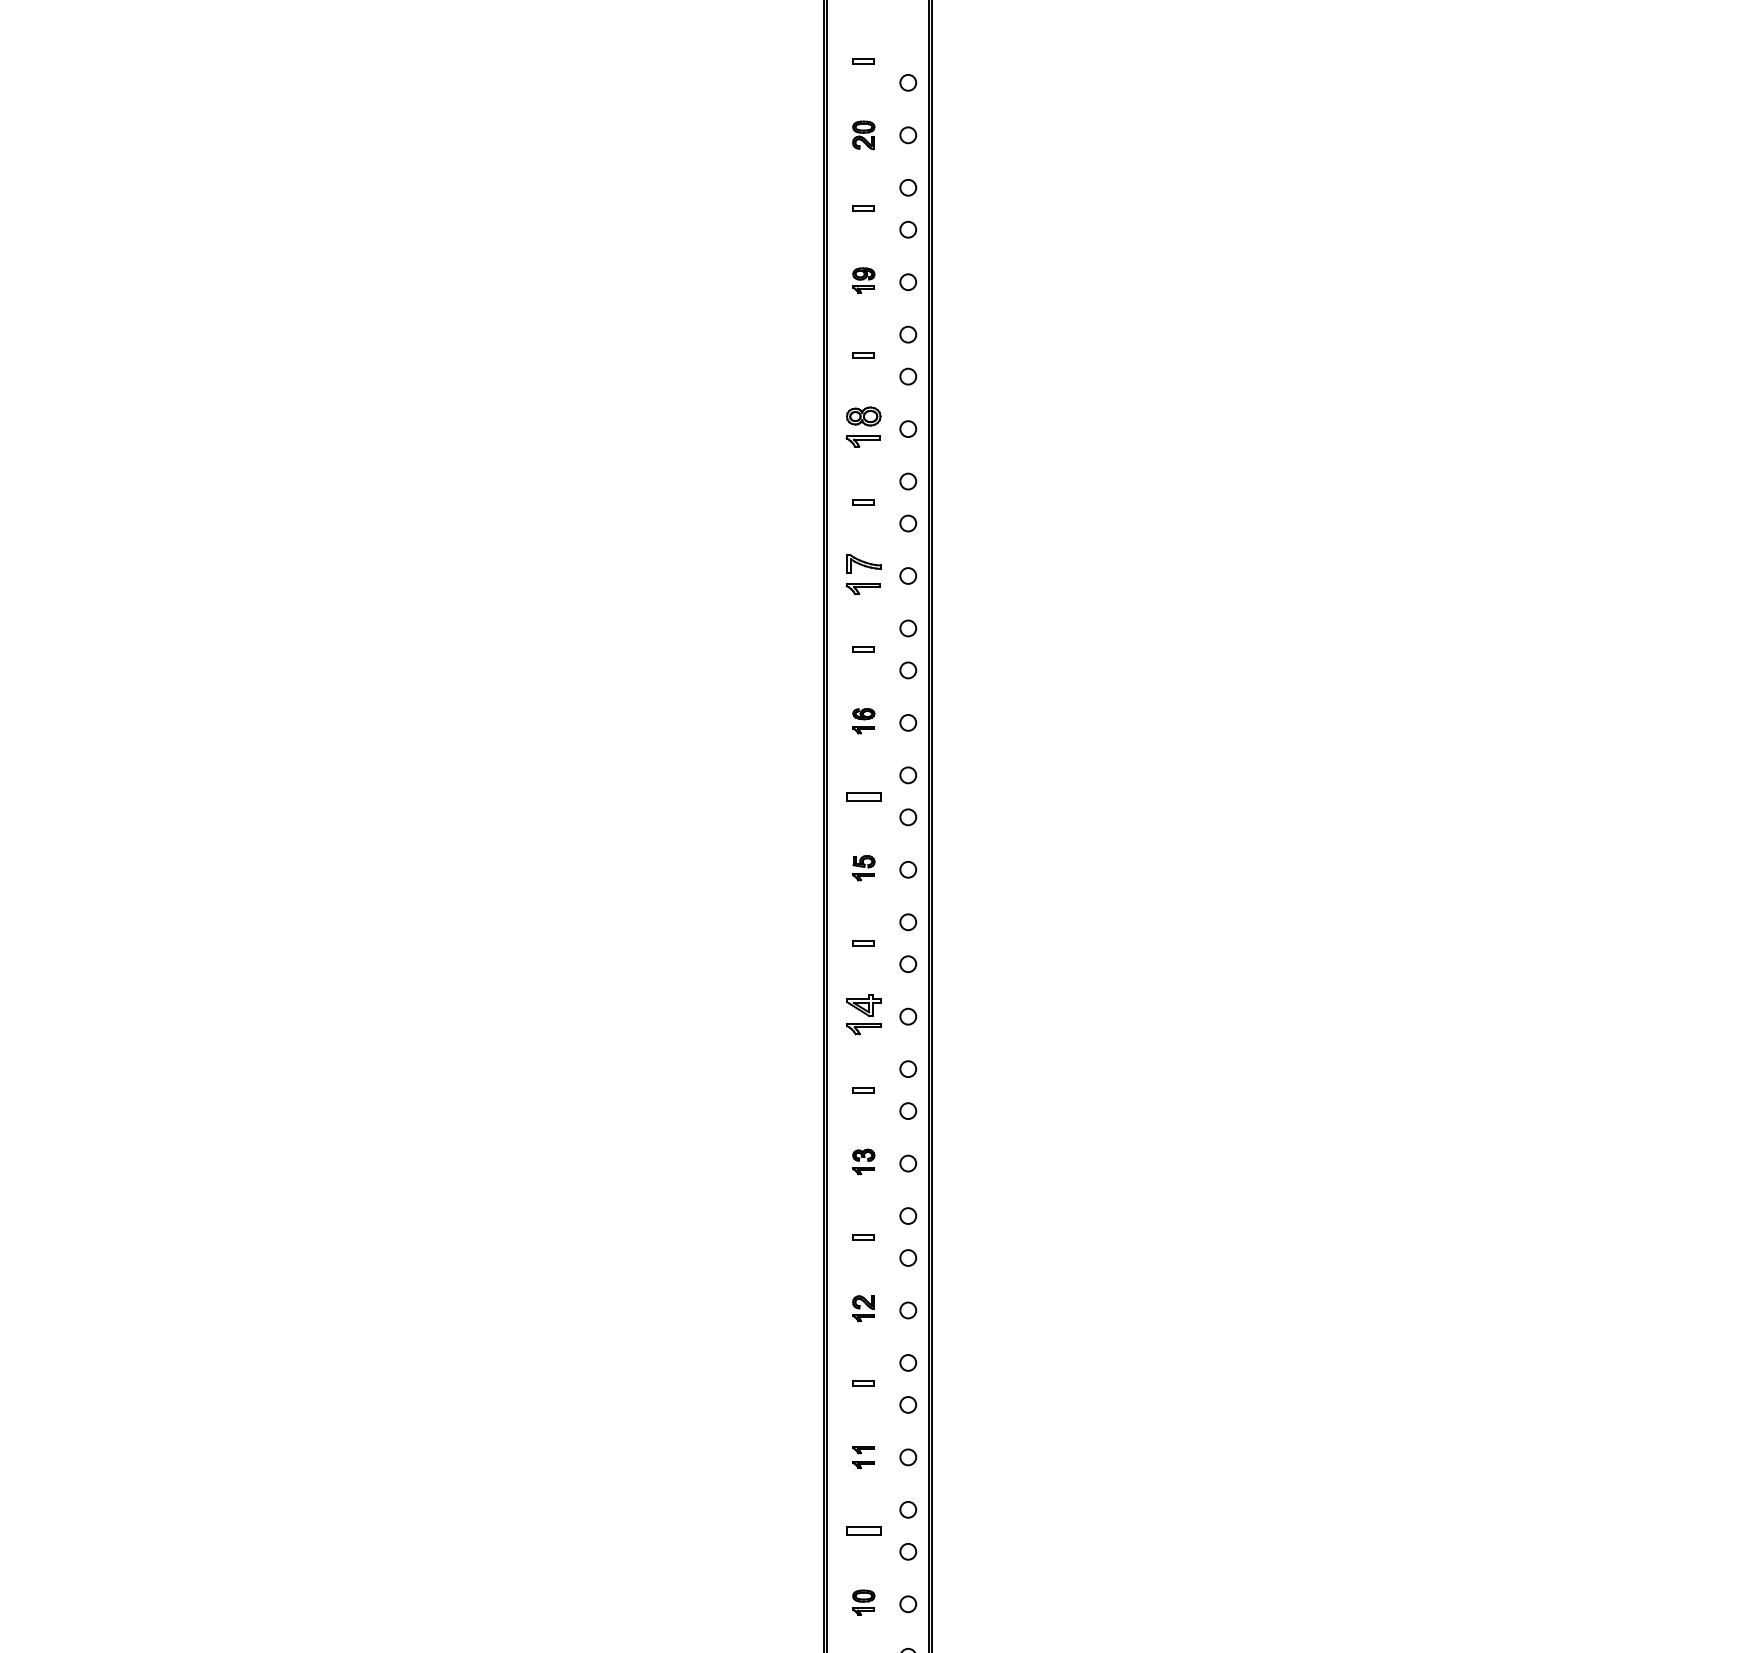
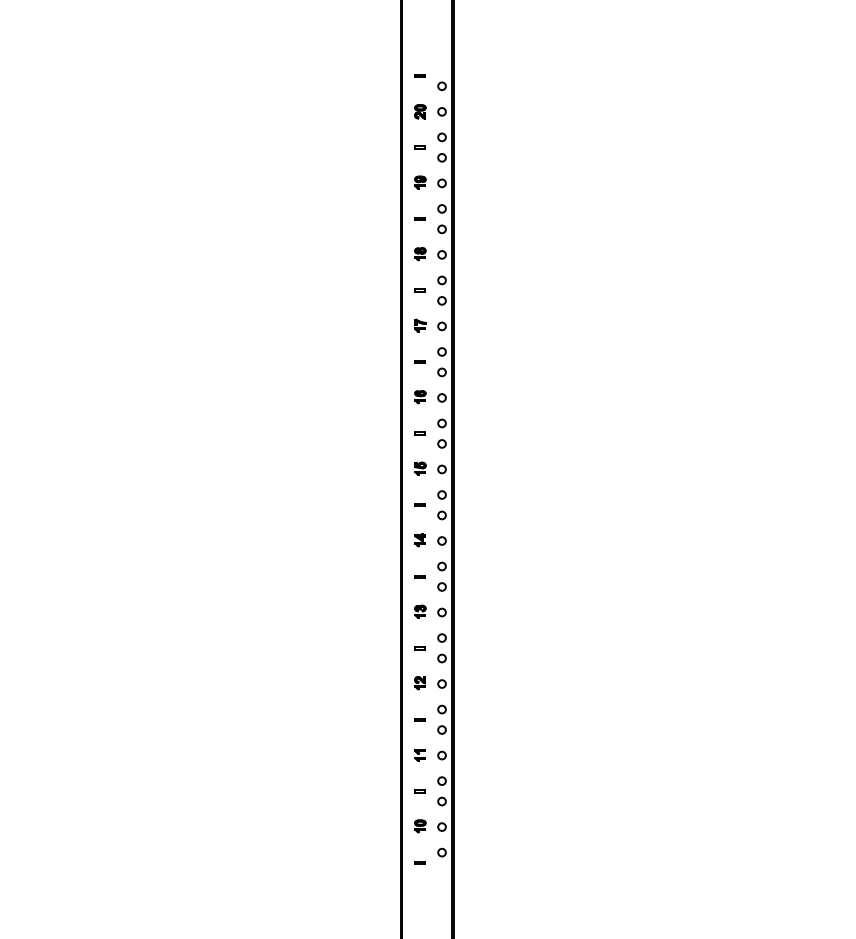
part: (864, 428) -> (420, 254), size x0.62
part: (864, 574) -> (420, 325), size x0.62
part: (861, 795) -> (419, 433), size x0.62
part: (861, 1015) -> (419, 540), size x0.62
part: (861, 1531) -> (419, 791), size x0.62

